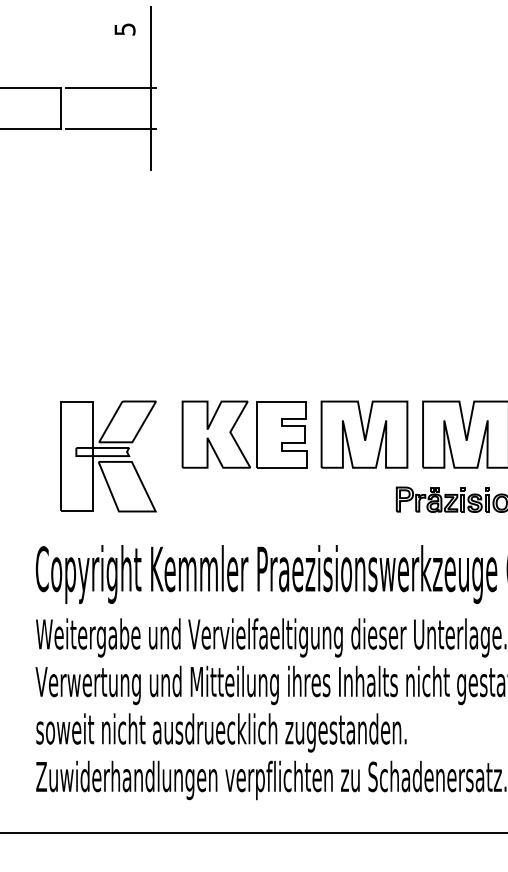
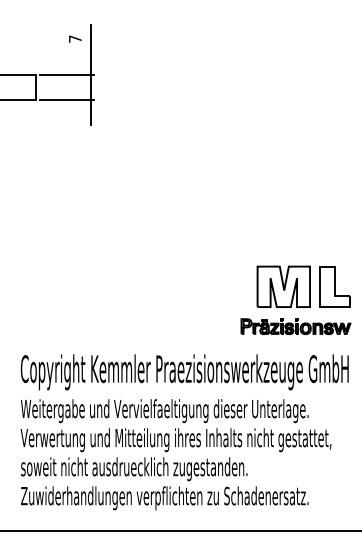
text: (125, 28) -> (75, 38), 5 -> 7
part: (293, 434) -> (178, 286), removed
part: (108, 455) -> (65, 299), removed

